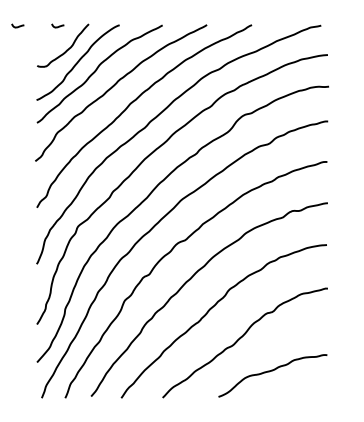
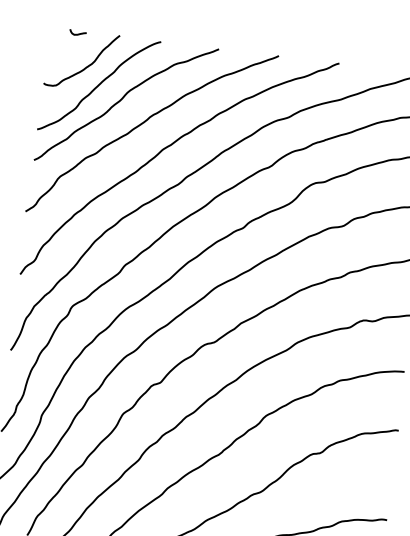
curve: (17, 26) -> (23, 27), removed

